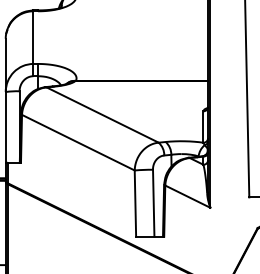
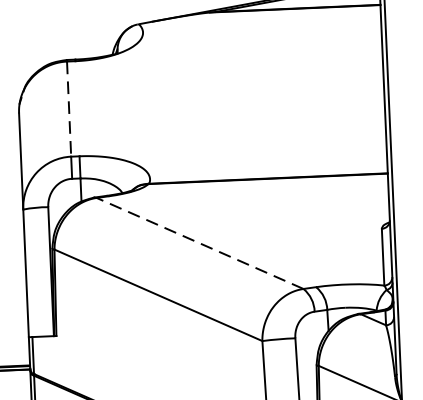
line: (33, 38) -> (69, 110), solid -> dashed
line: (102, 115) -> (199, 244), solid -> dashed

